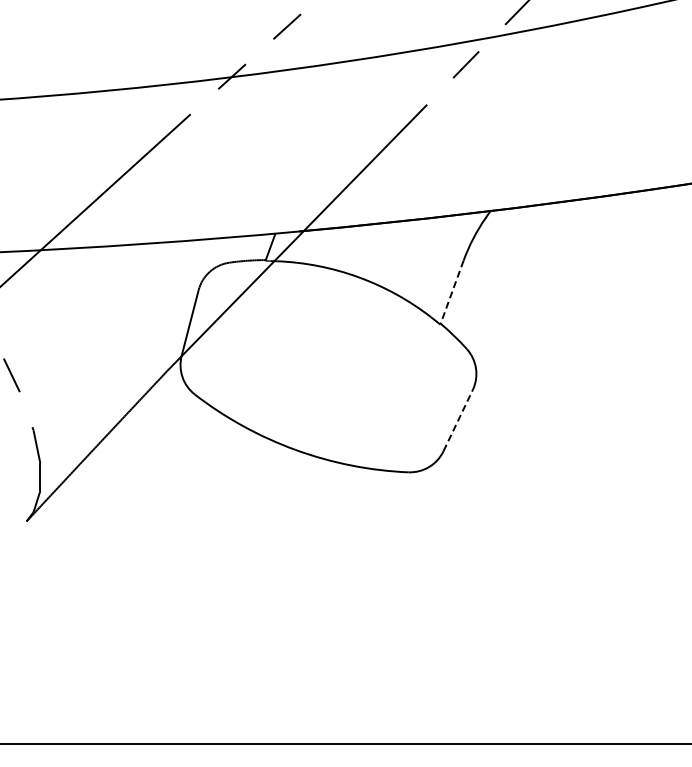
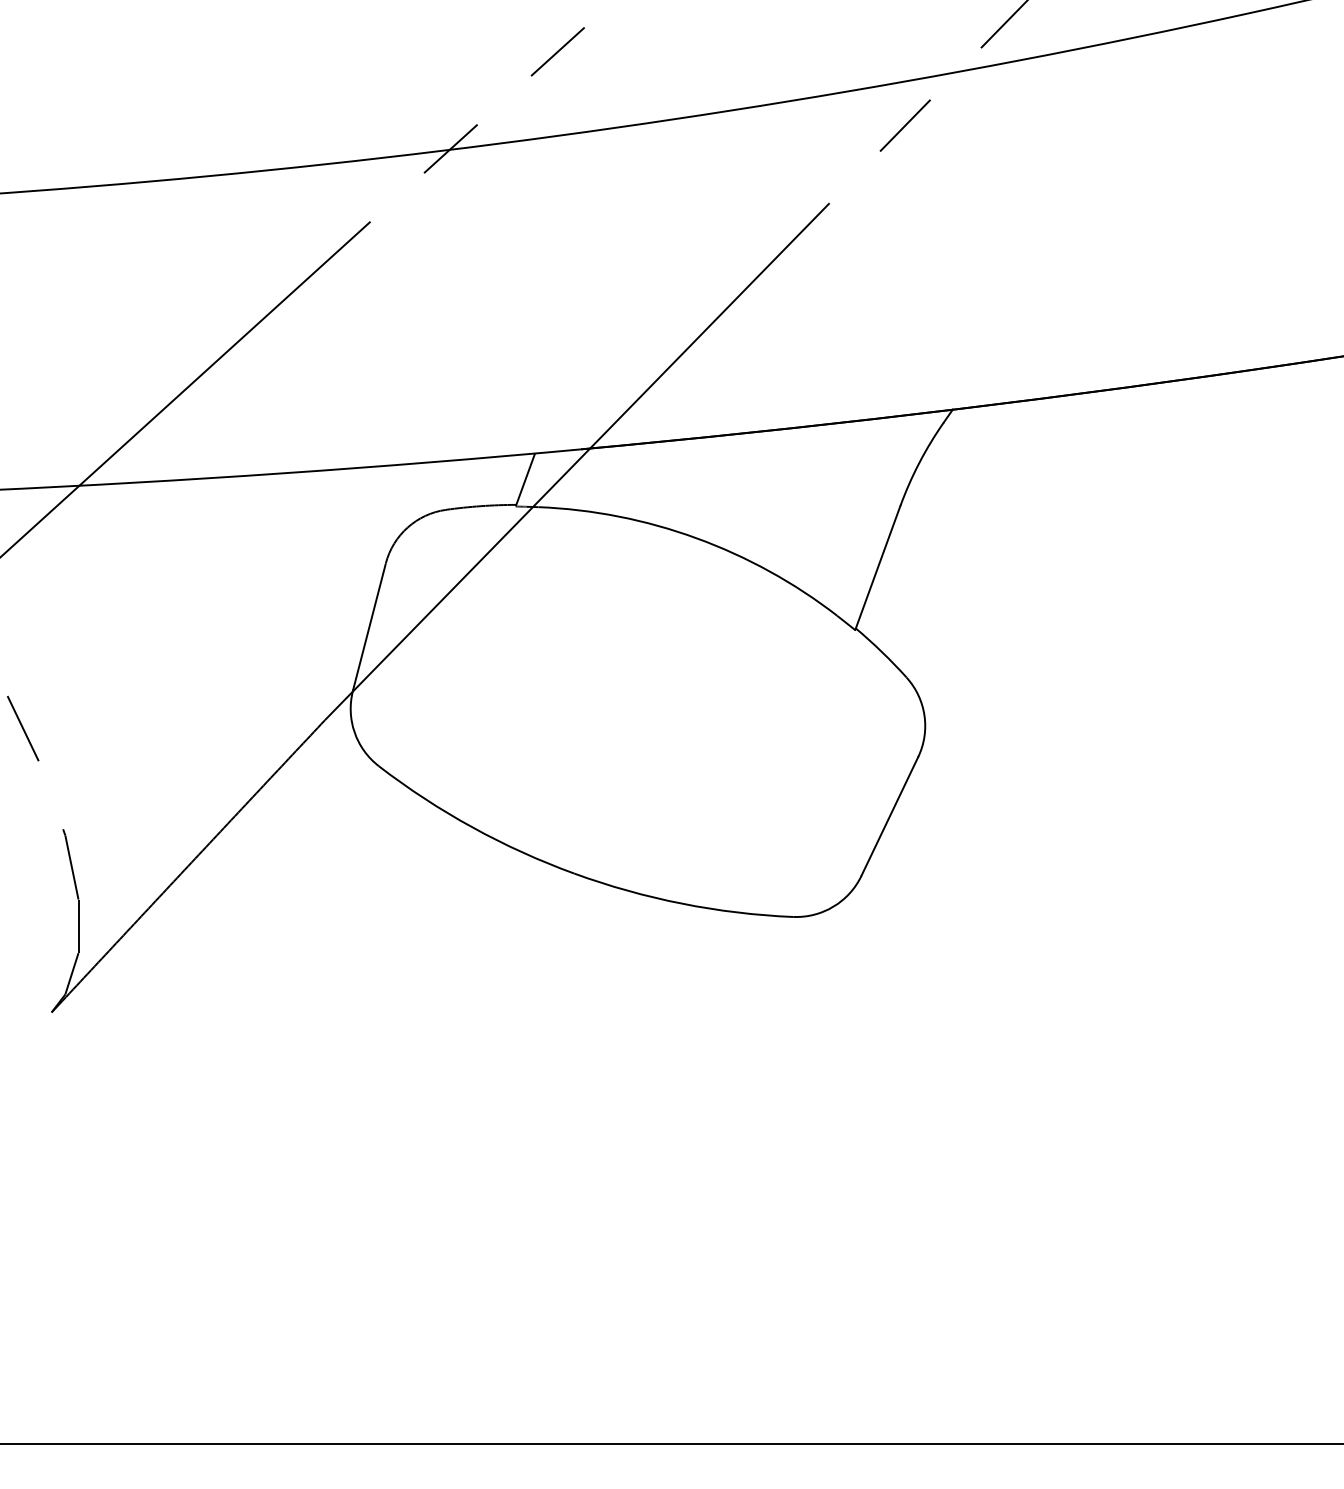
line: (452, 292) -> (878, 567), dashed -> solid
line: (458, 420) -> (890, 816), dashed -> solid

